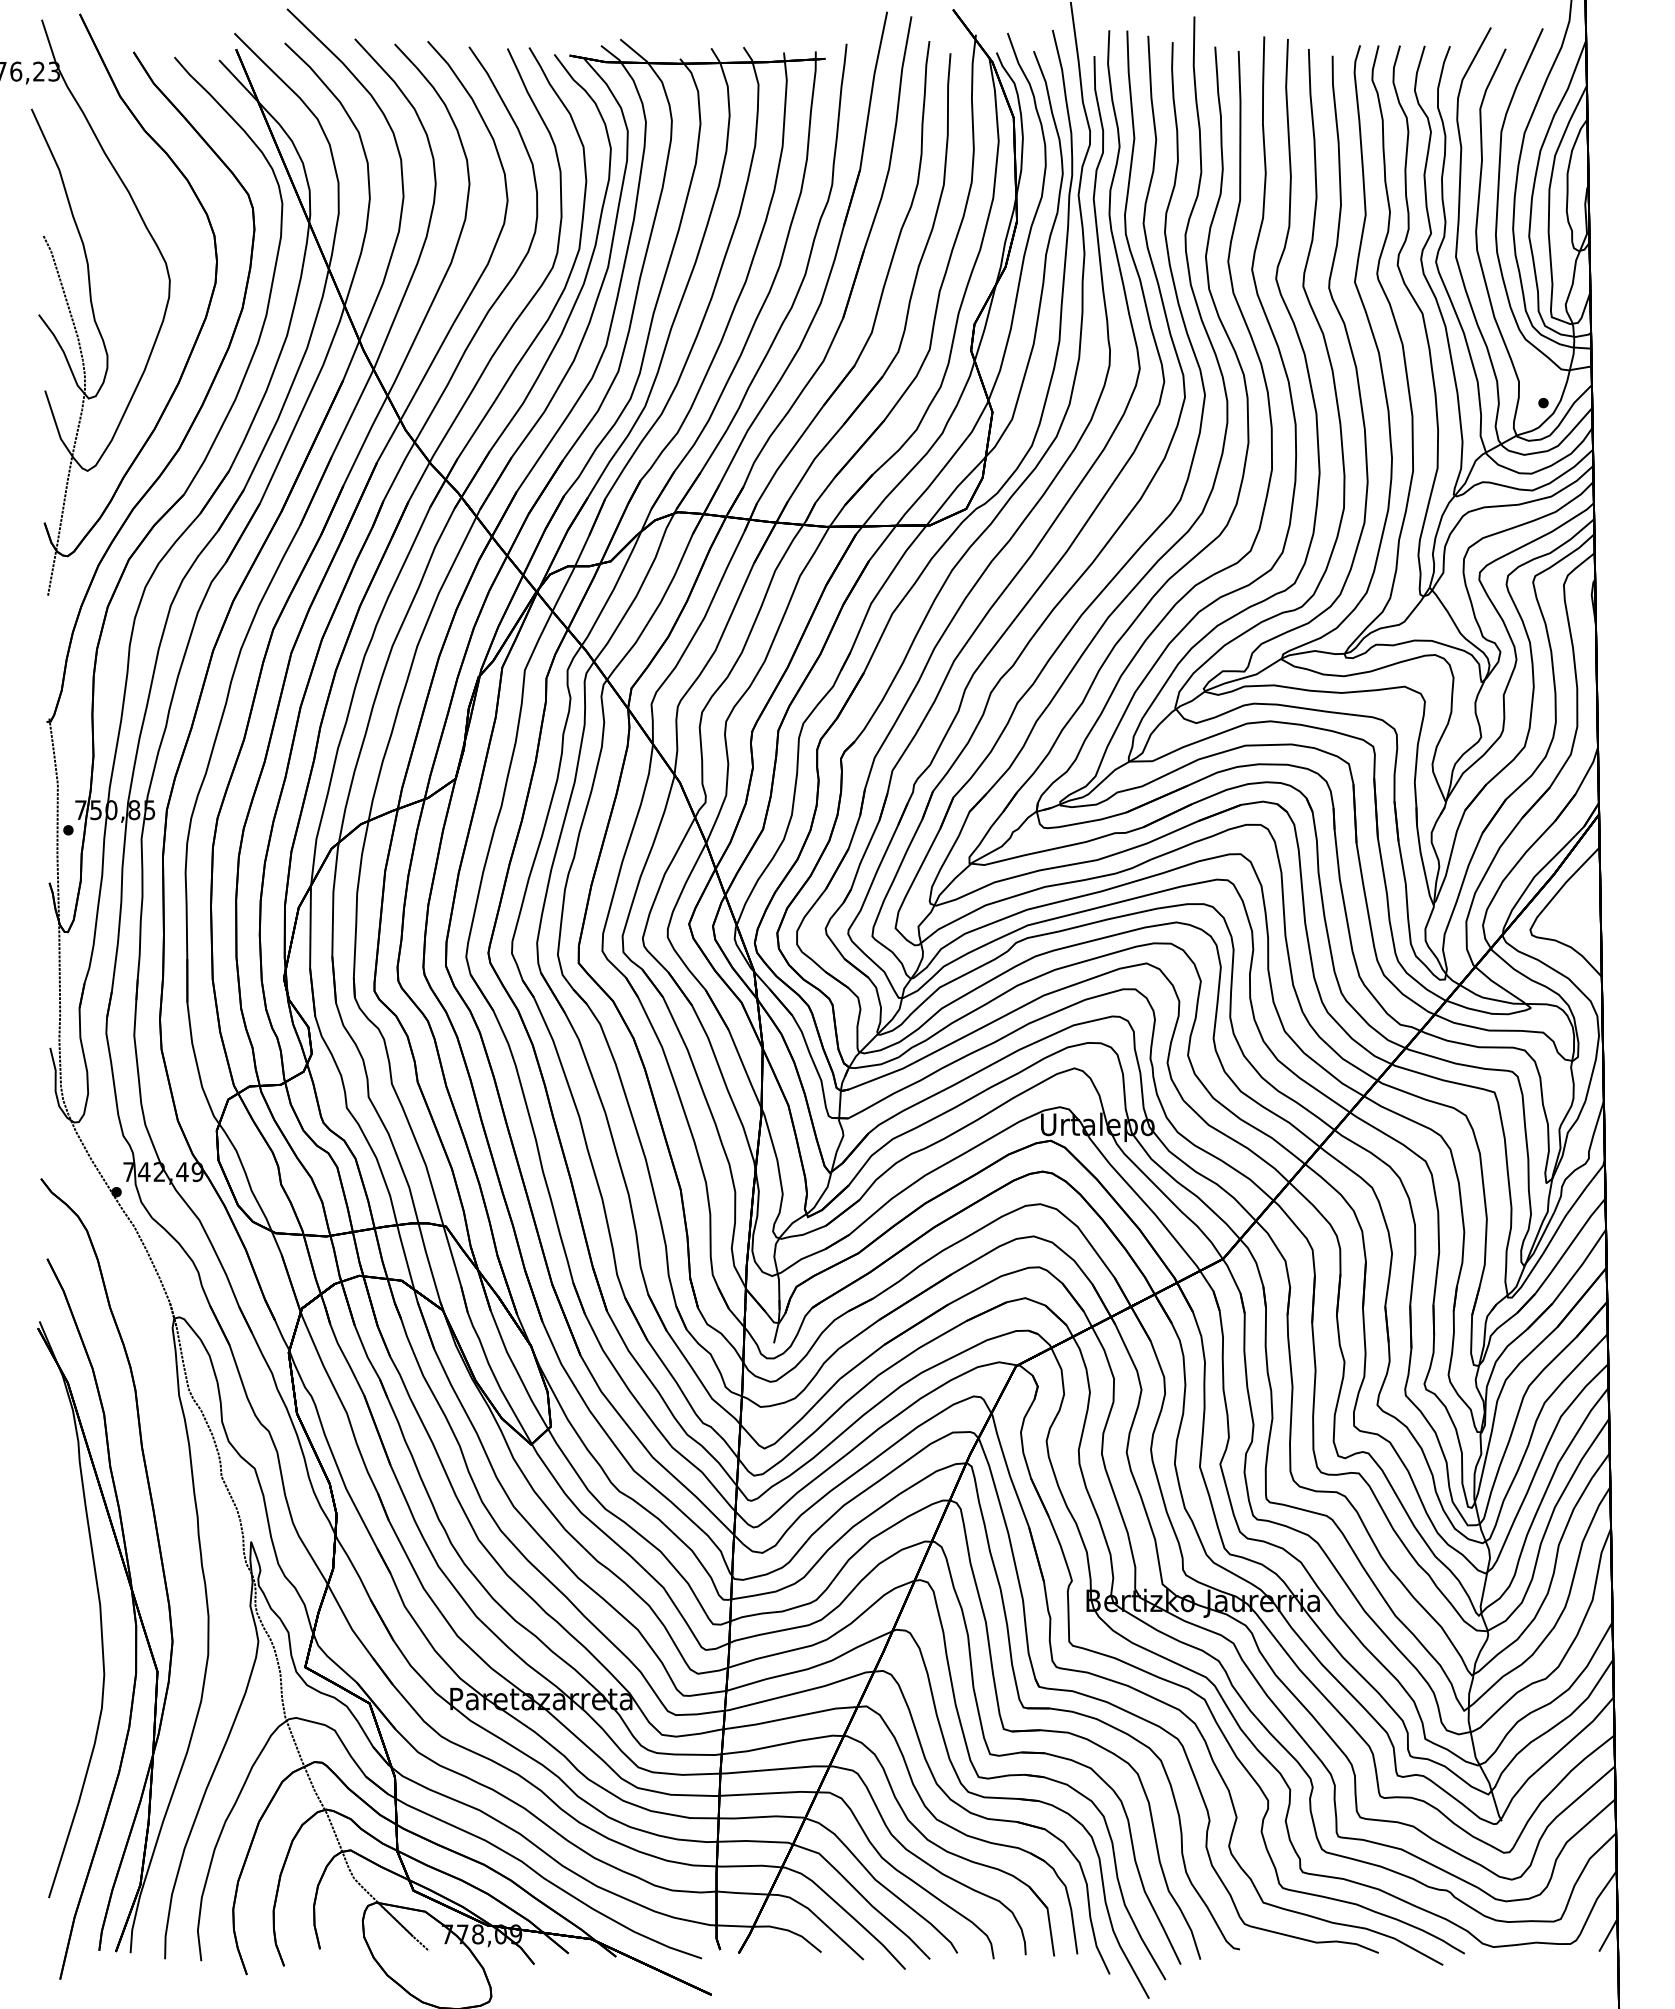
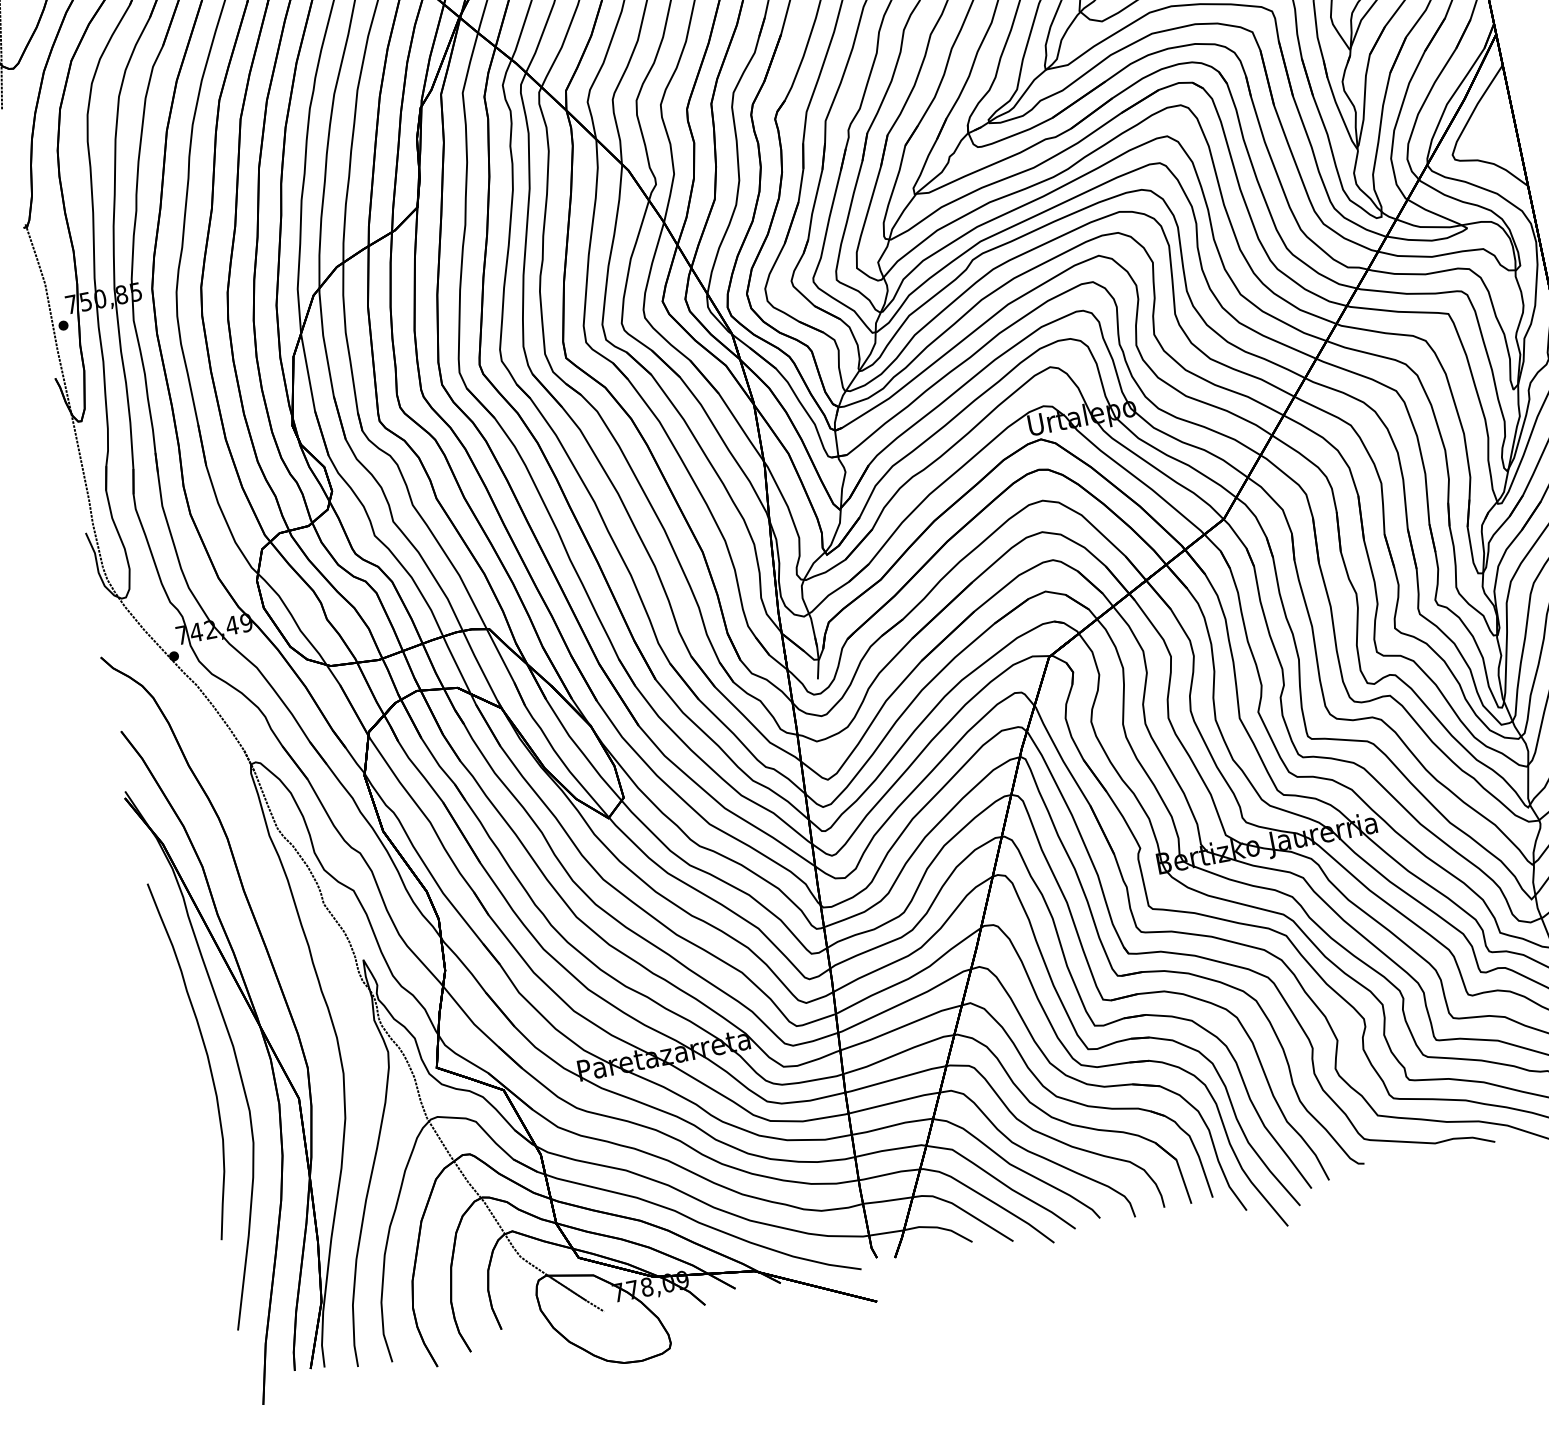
curve: (70, 1607) -> (205, 1054), added

